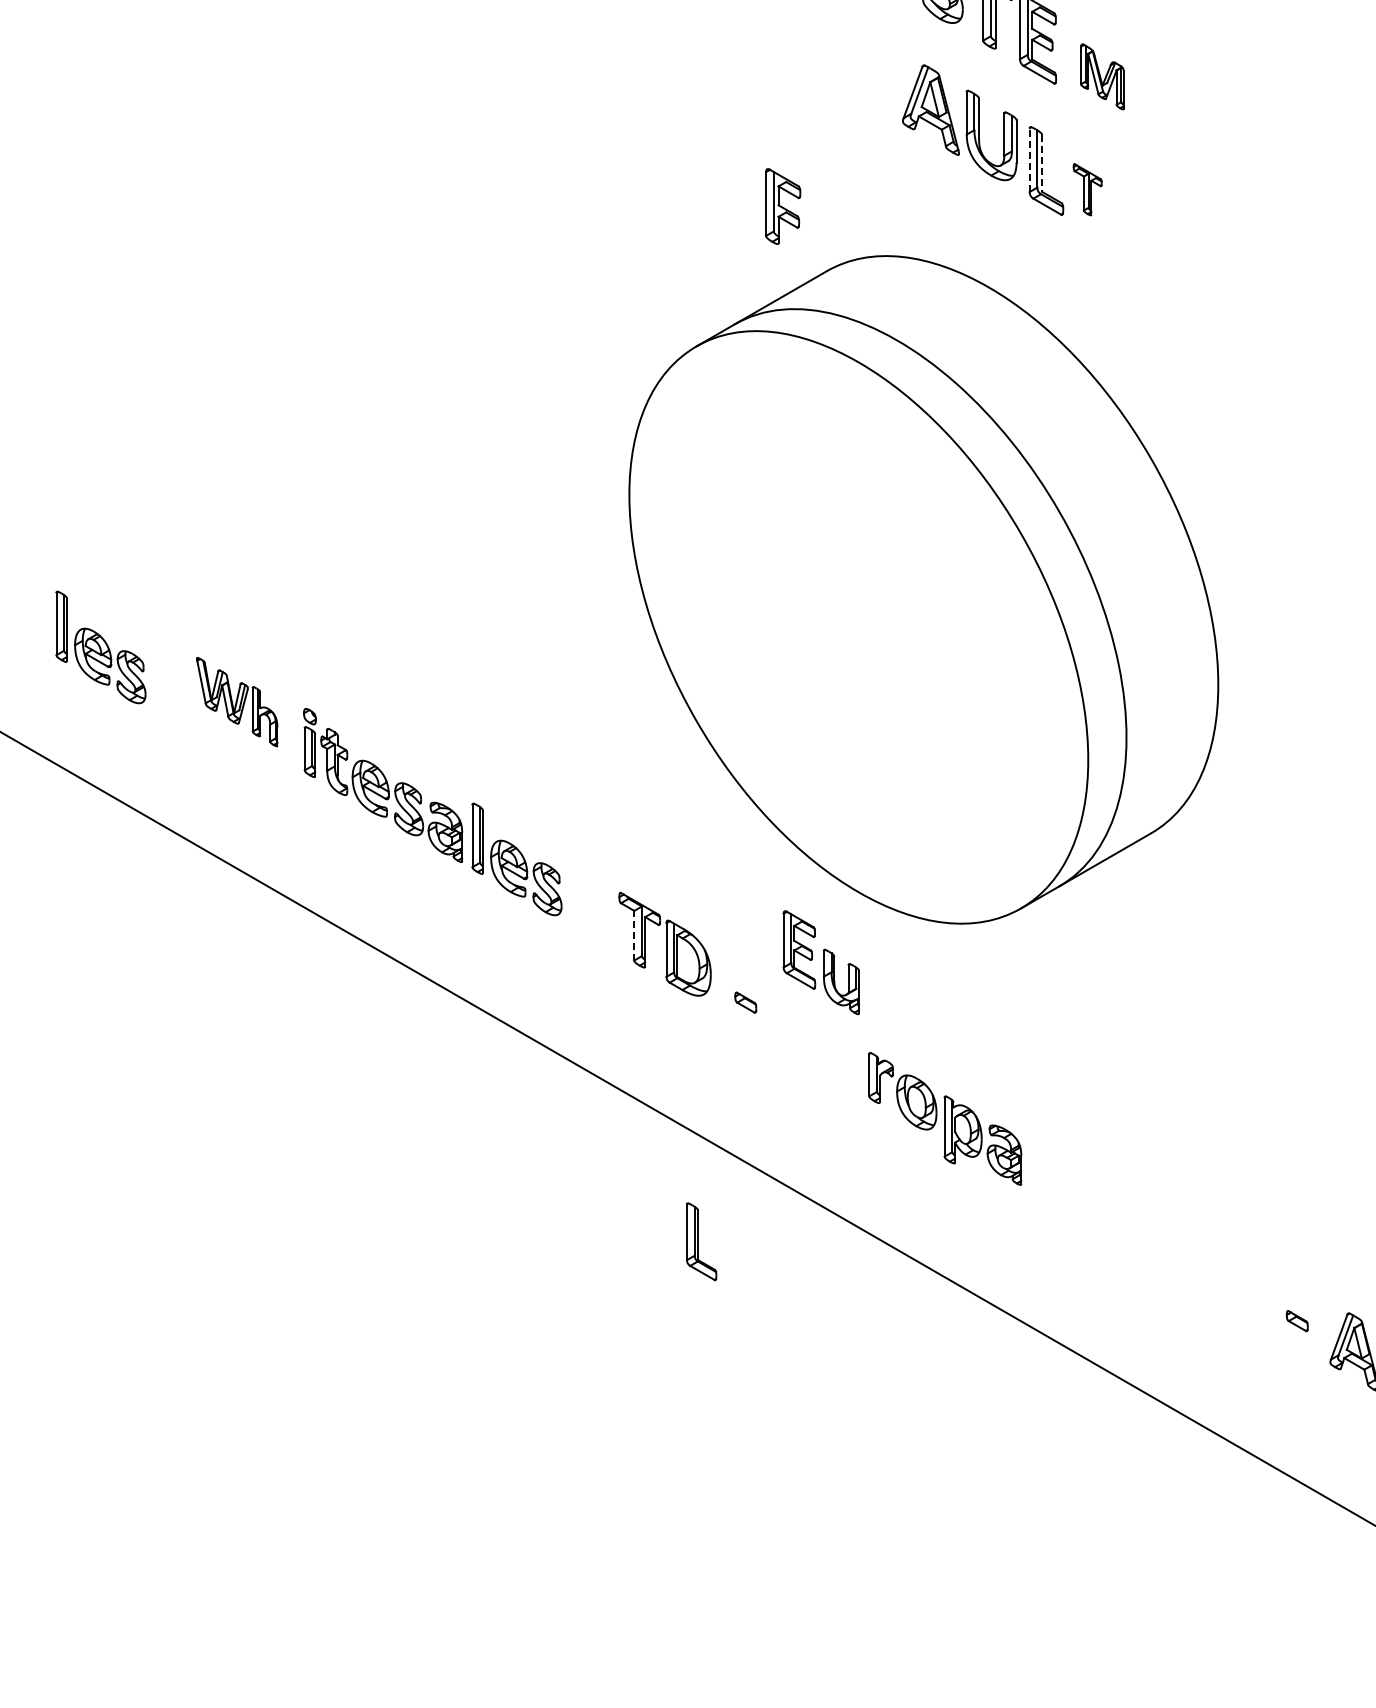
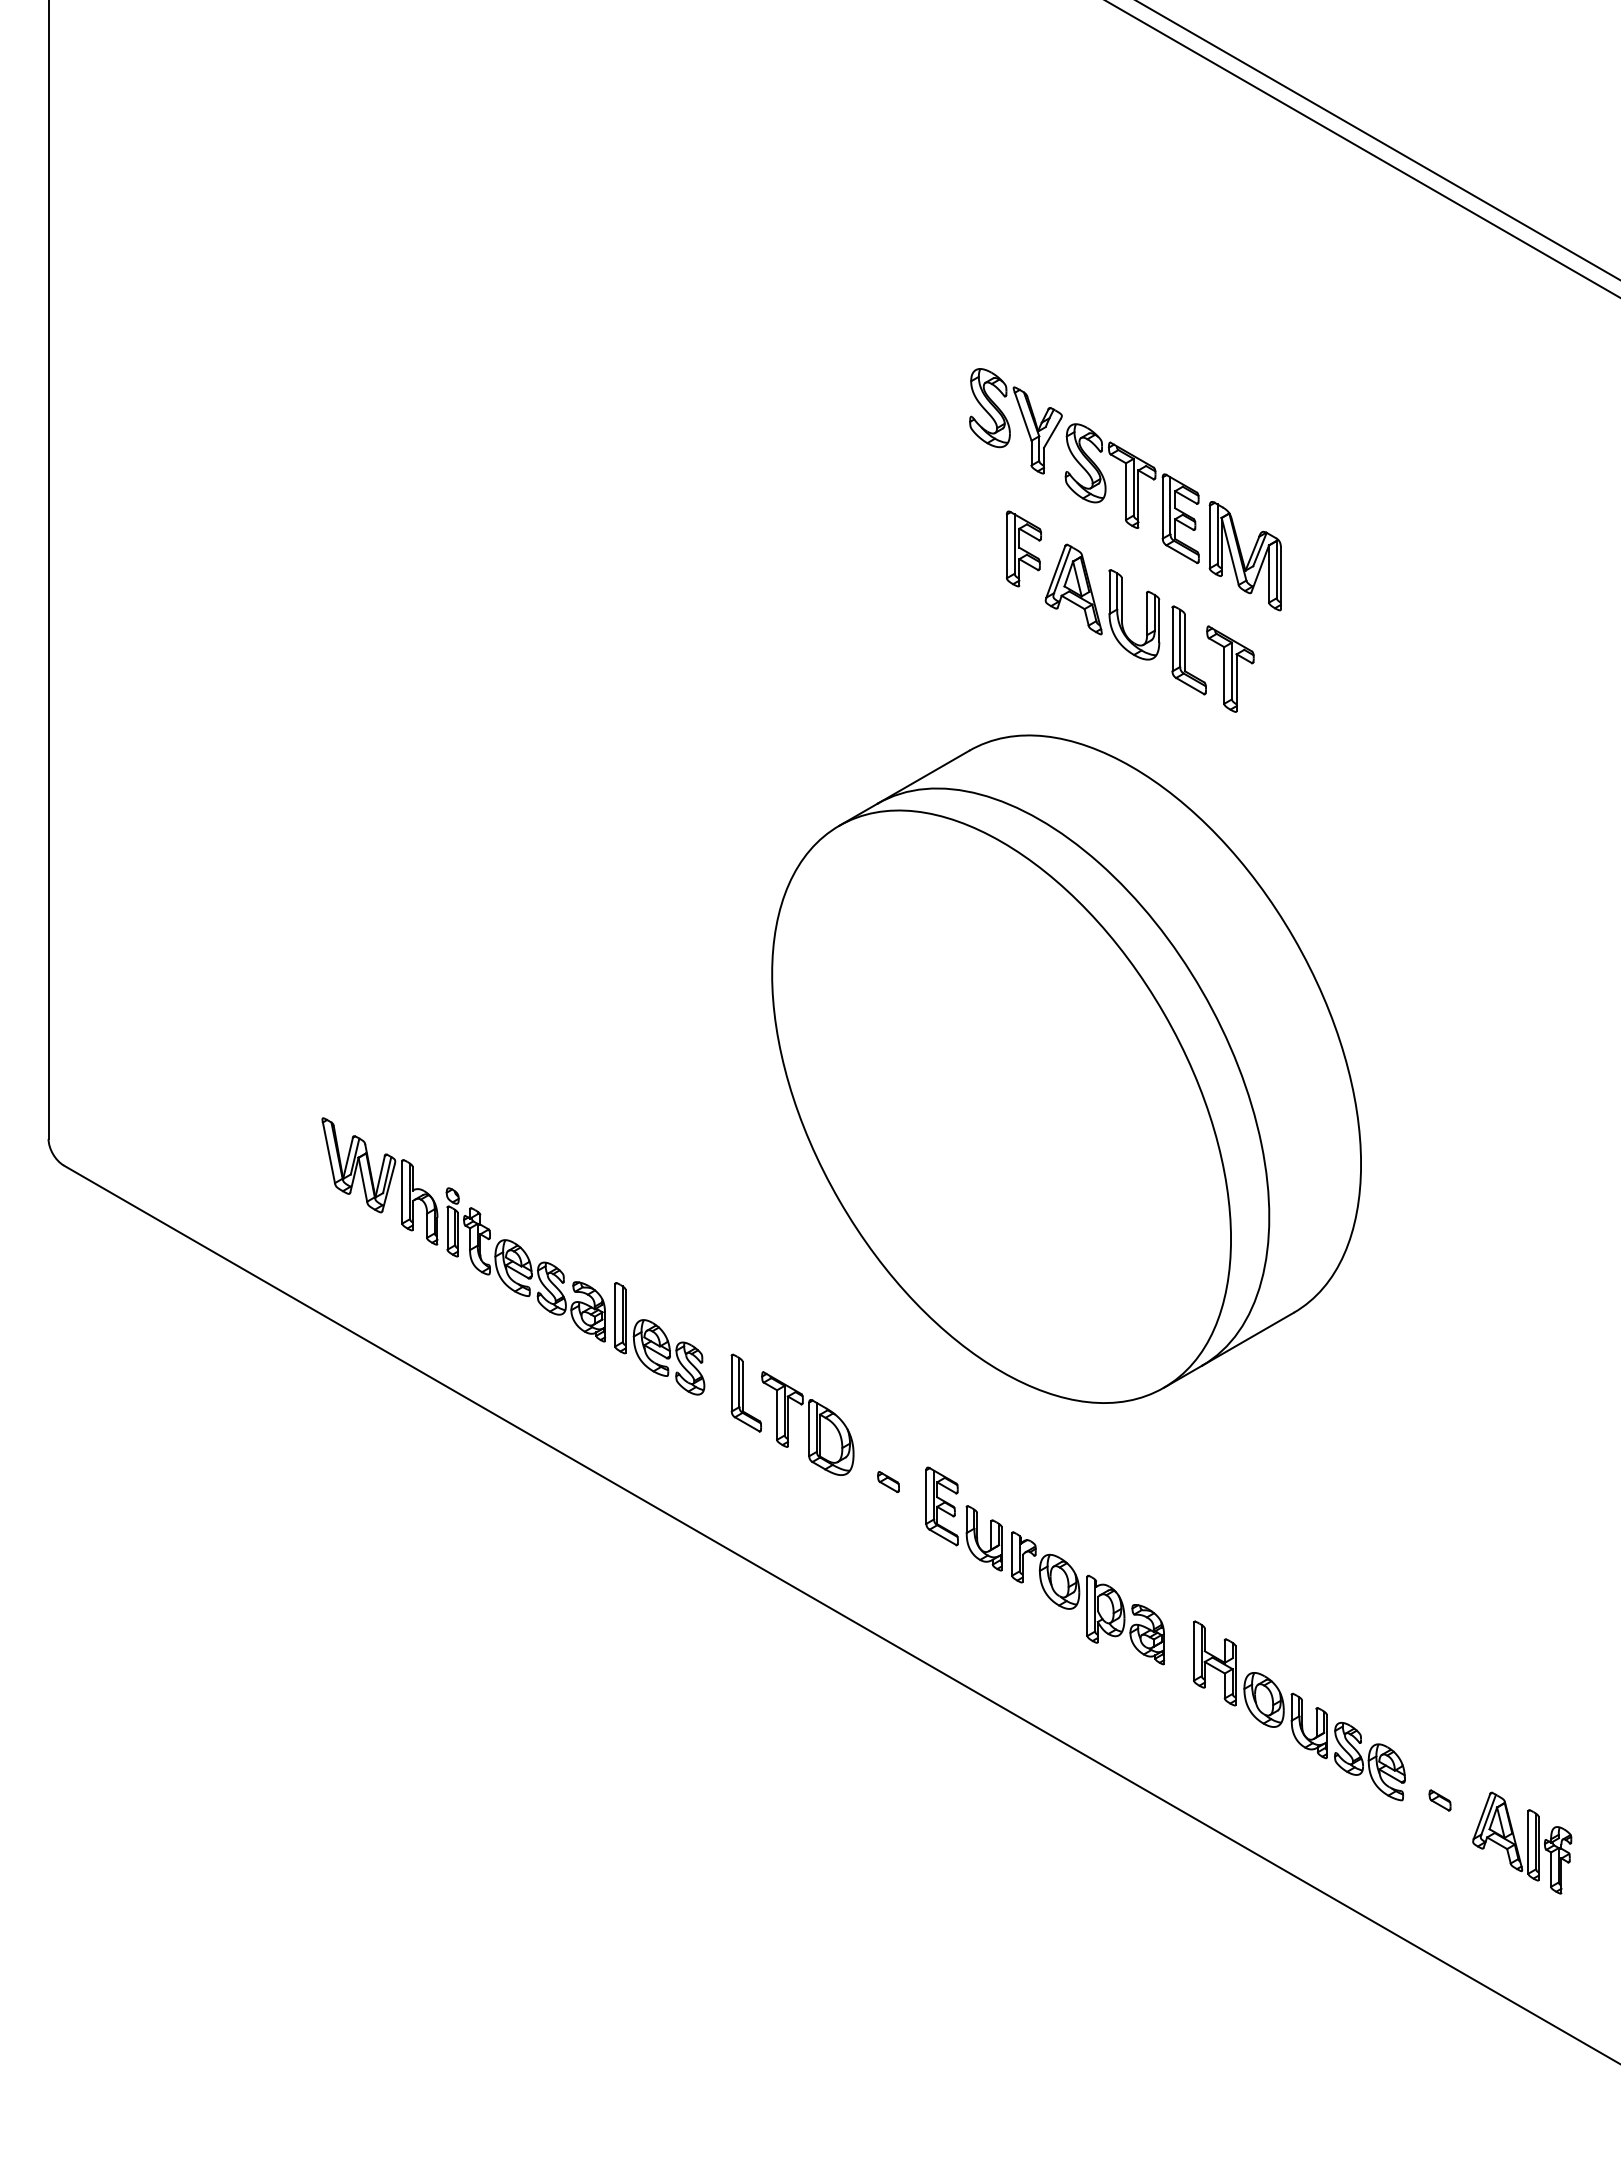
part: (1101, 77) -> (1244, 556), size x1.67
line: (1029, 160) -> (1172, 639), dashed -> solid
line: (1041, 164) -> (1184, 643), dashed -> solid
part: (1087, 189) -> (1230, 668), size x1.67
part: (782, 206) -> (1023, 548), moved
part: (100, 647) -> (243, 1126), removed
part: (236, 702) -> (379, 1181), size x1.43
line: (634, 936) -> (777, 1415), dashed -> solid
part: (820, 962) -> (963, 1518), moved
part: (1156, 1231) -> (1299, 1710), added
part: (700, 1241) -> (745, 1392), moved

